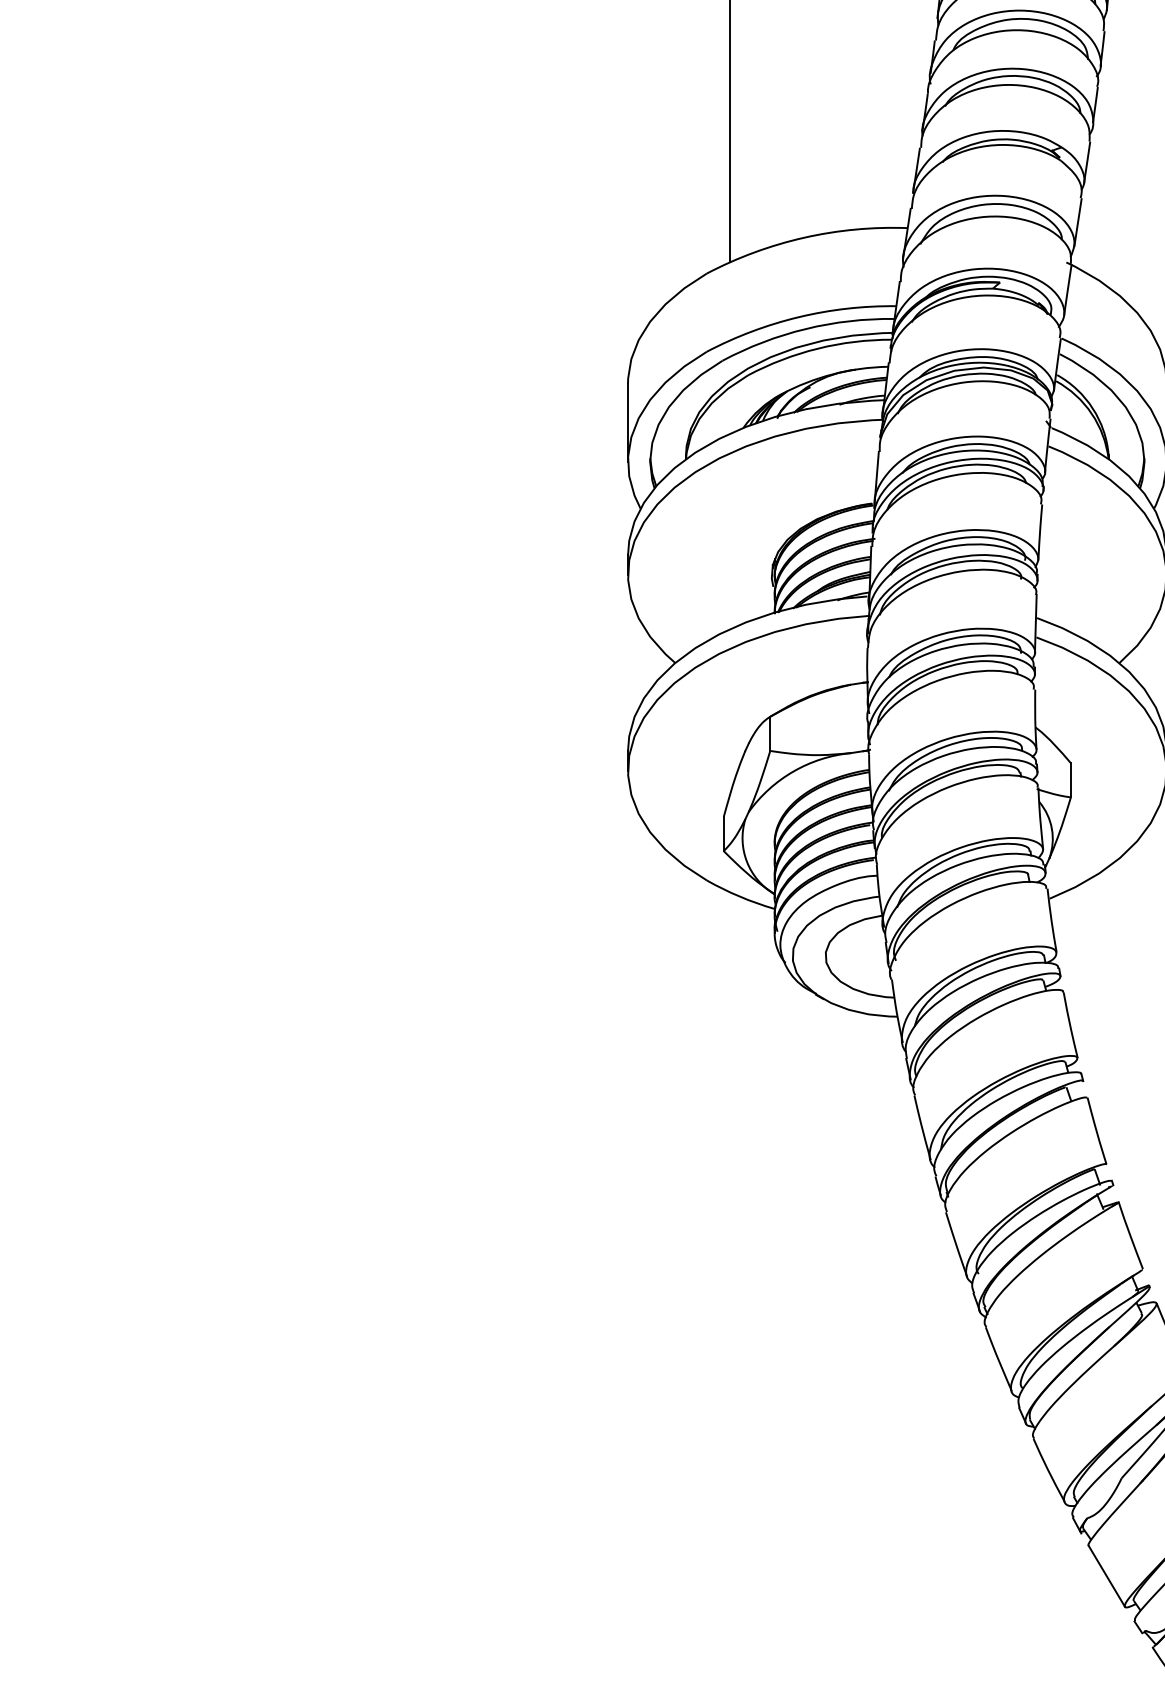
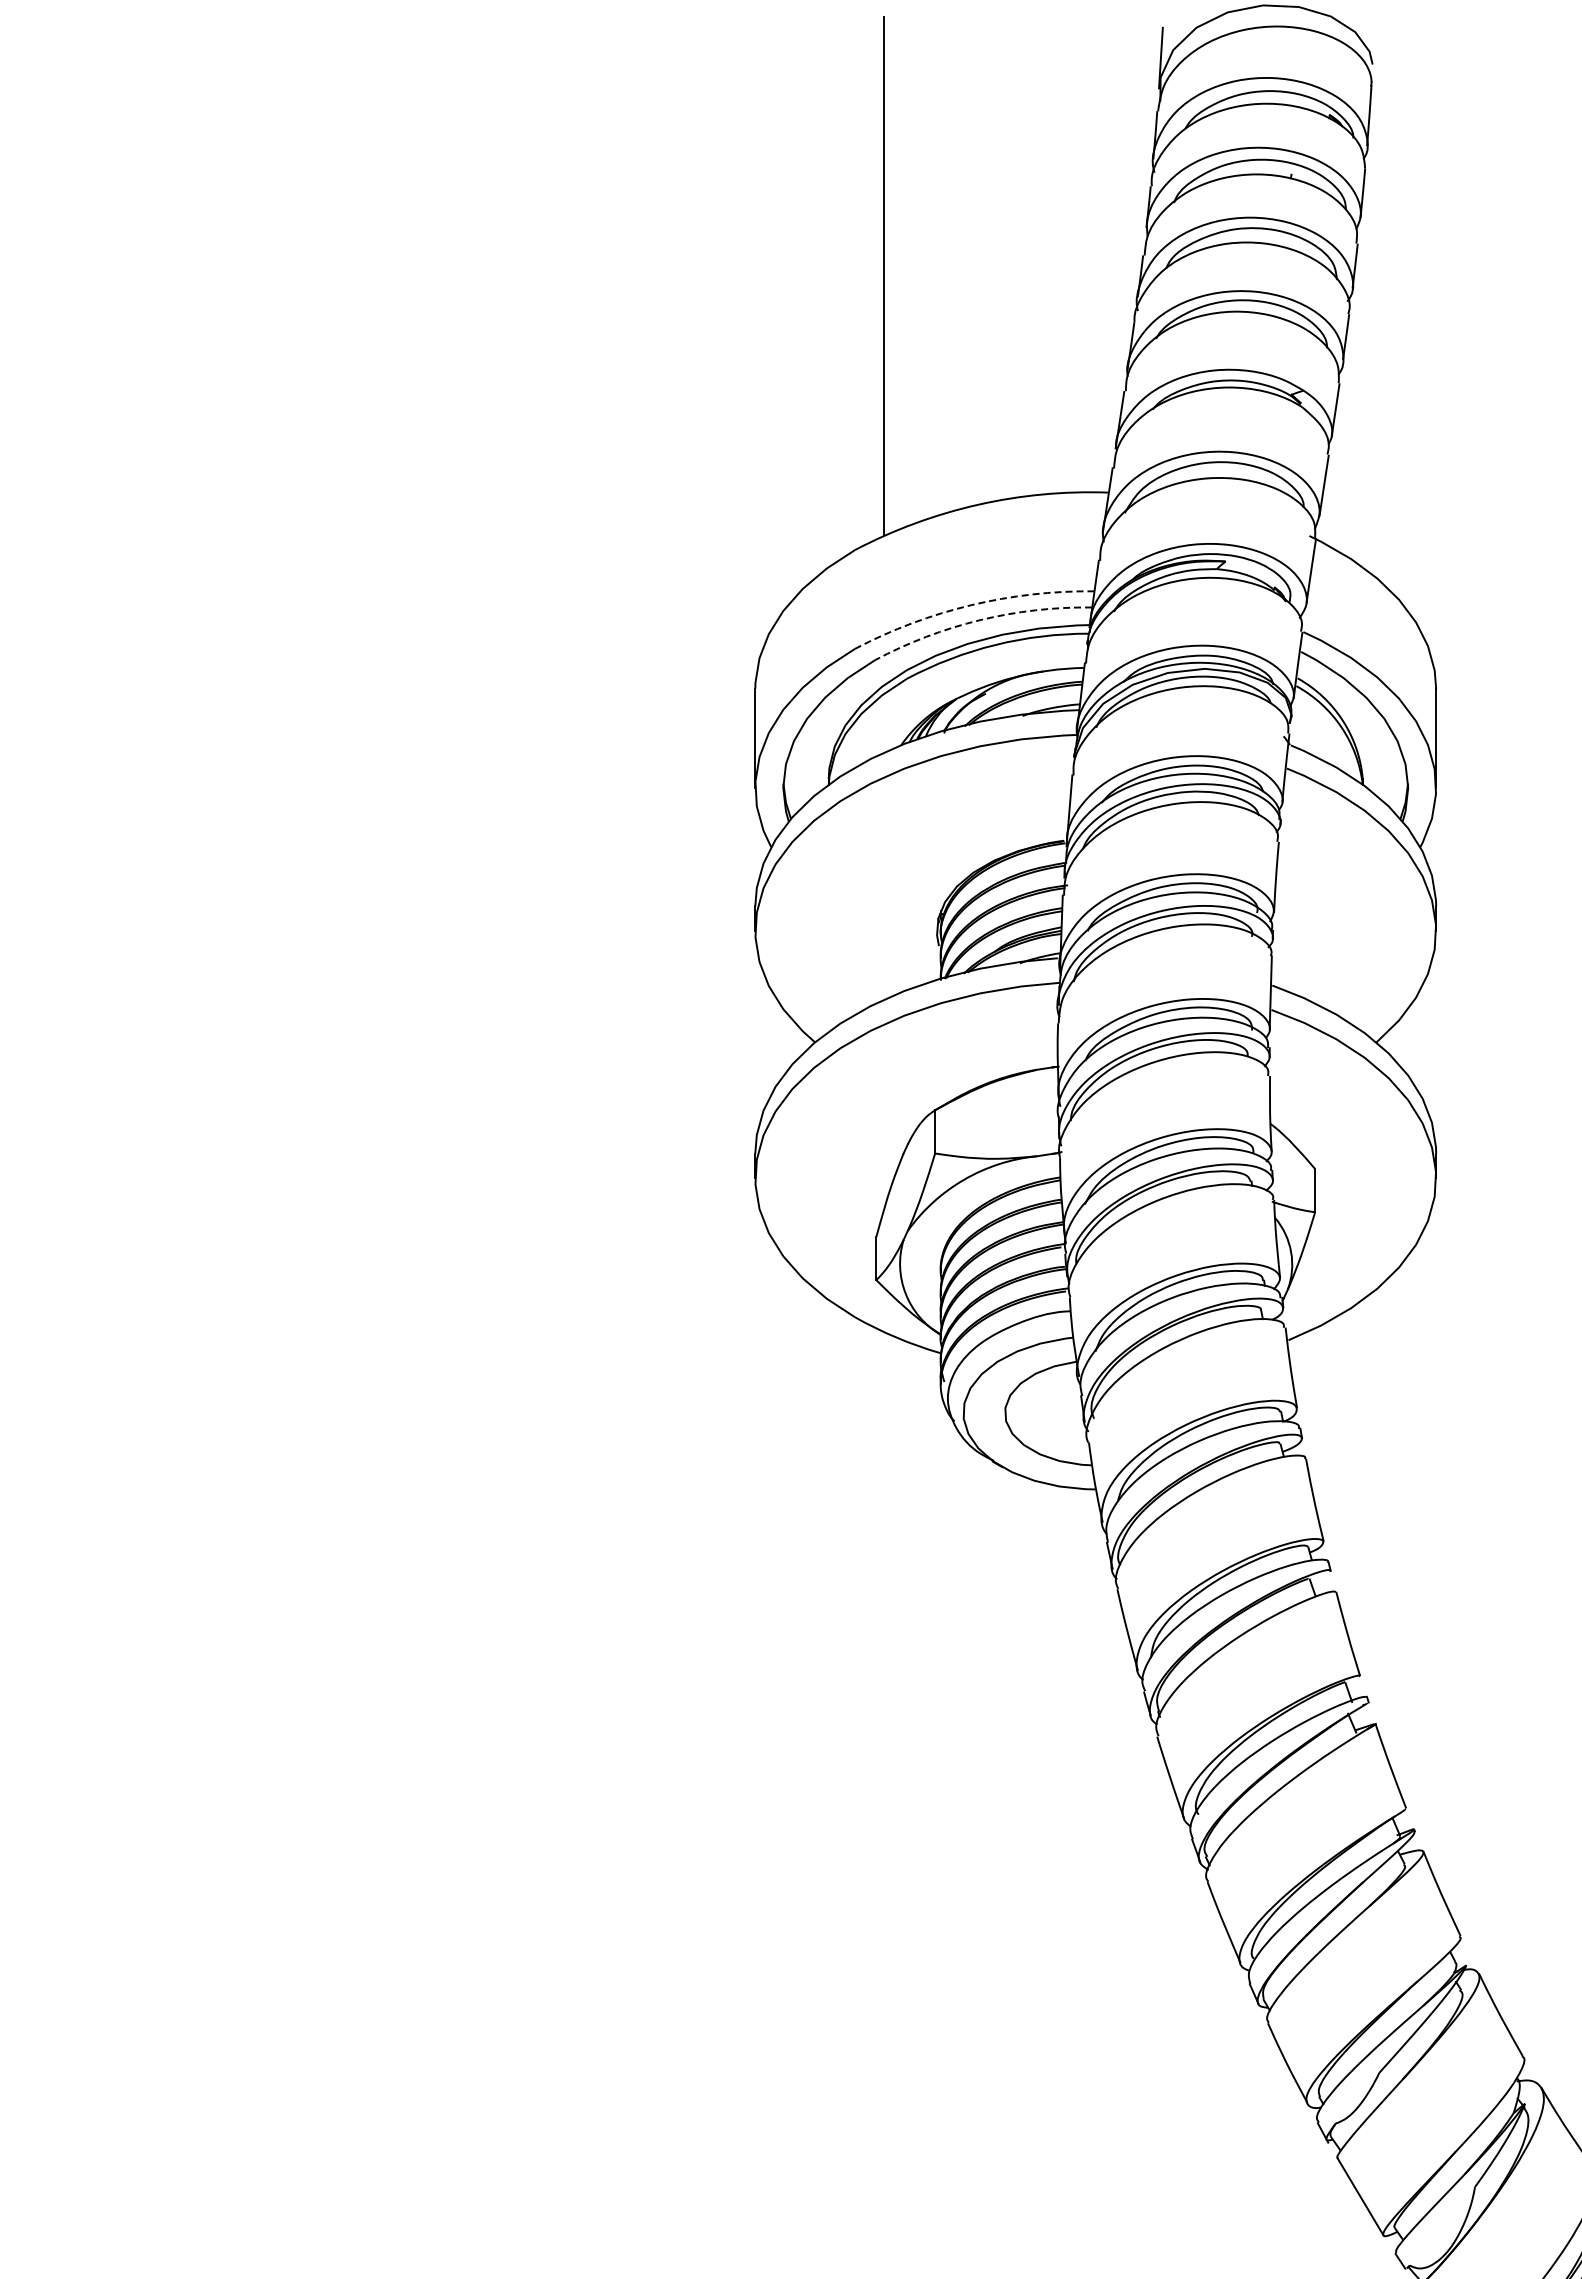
arc: (799, 317) -> (971, 605), solid -> dashed
arc: (806, 329) -> (980, 620), solid -> dashed

